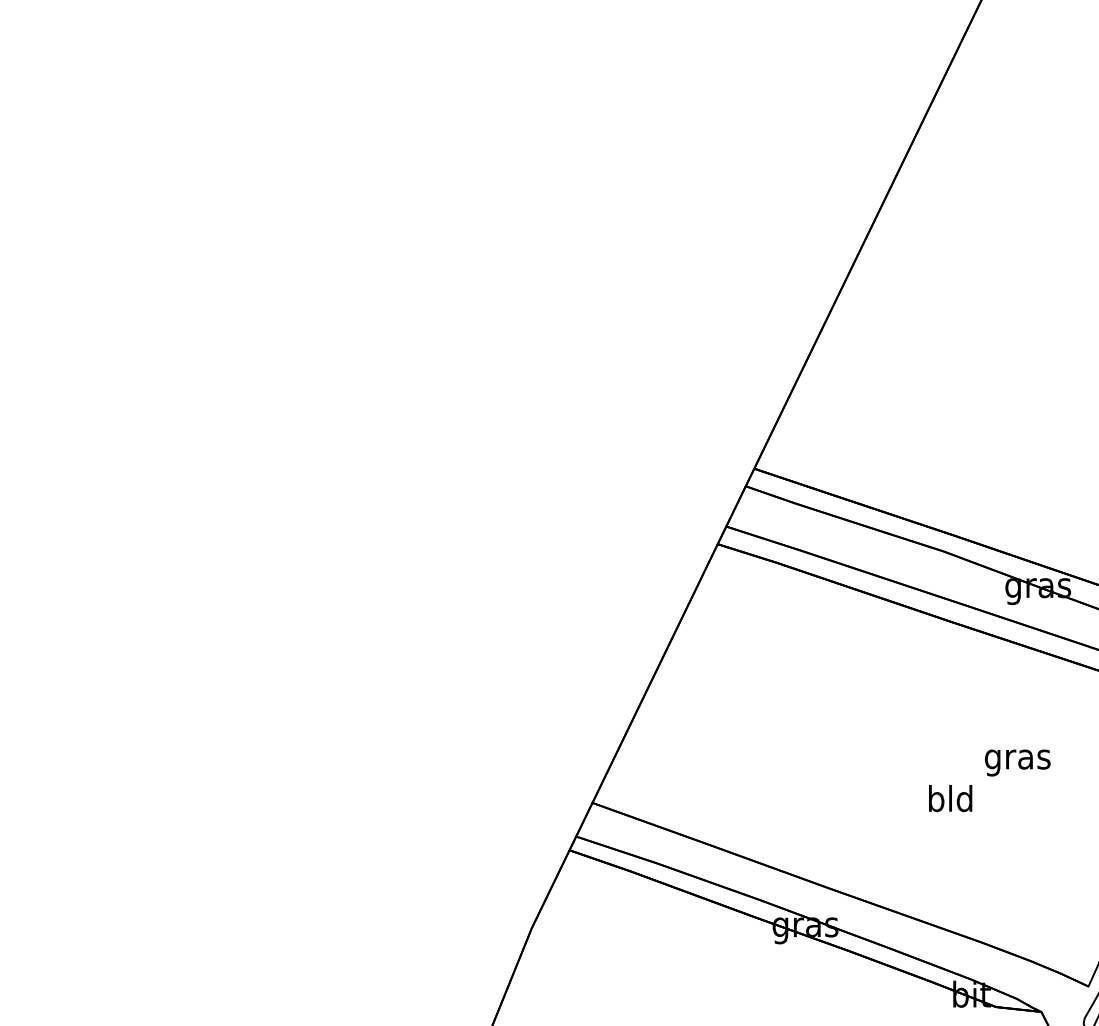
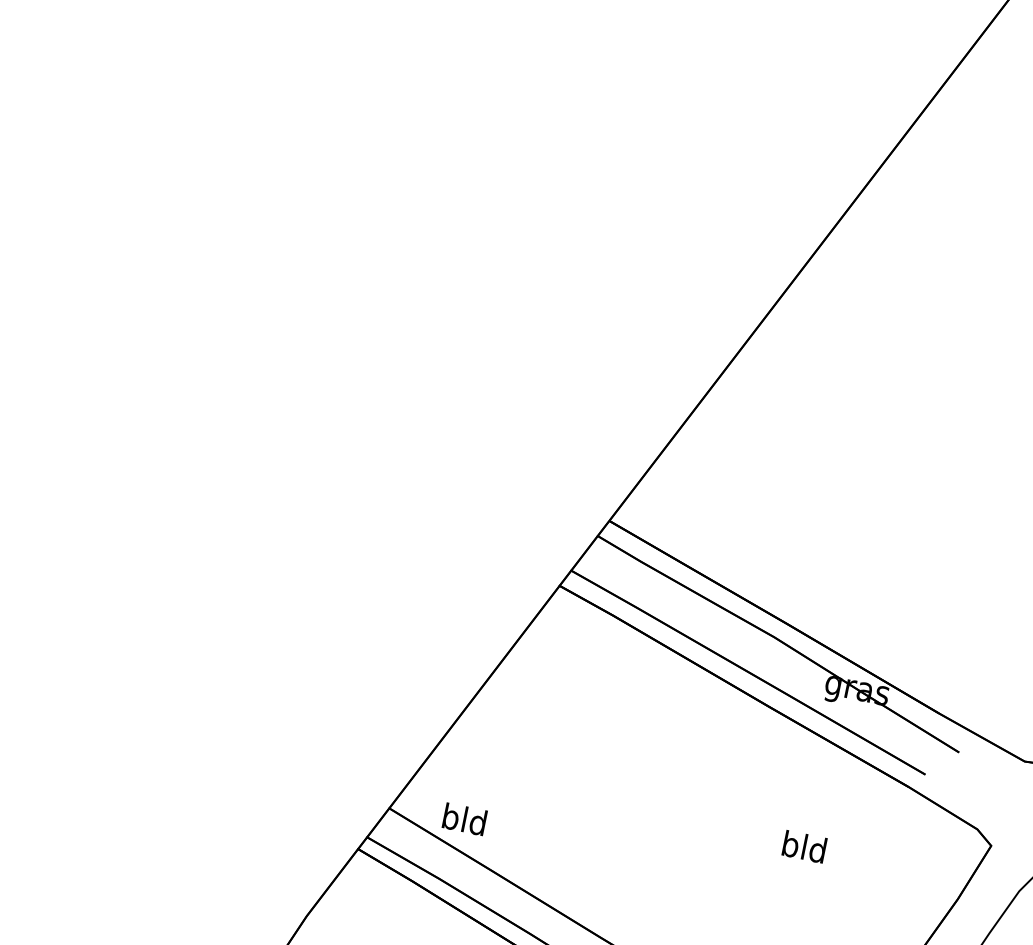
text: (1017, 759) -> (803, 850), gras -> bld
text: (950, 798) -> (464, 819), moved

